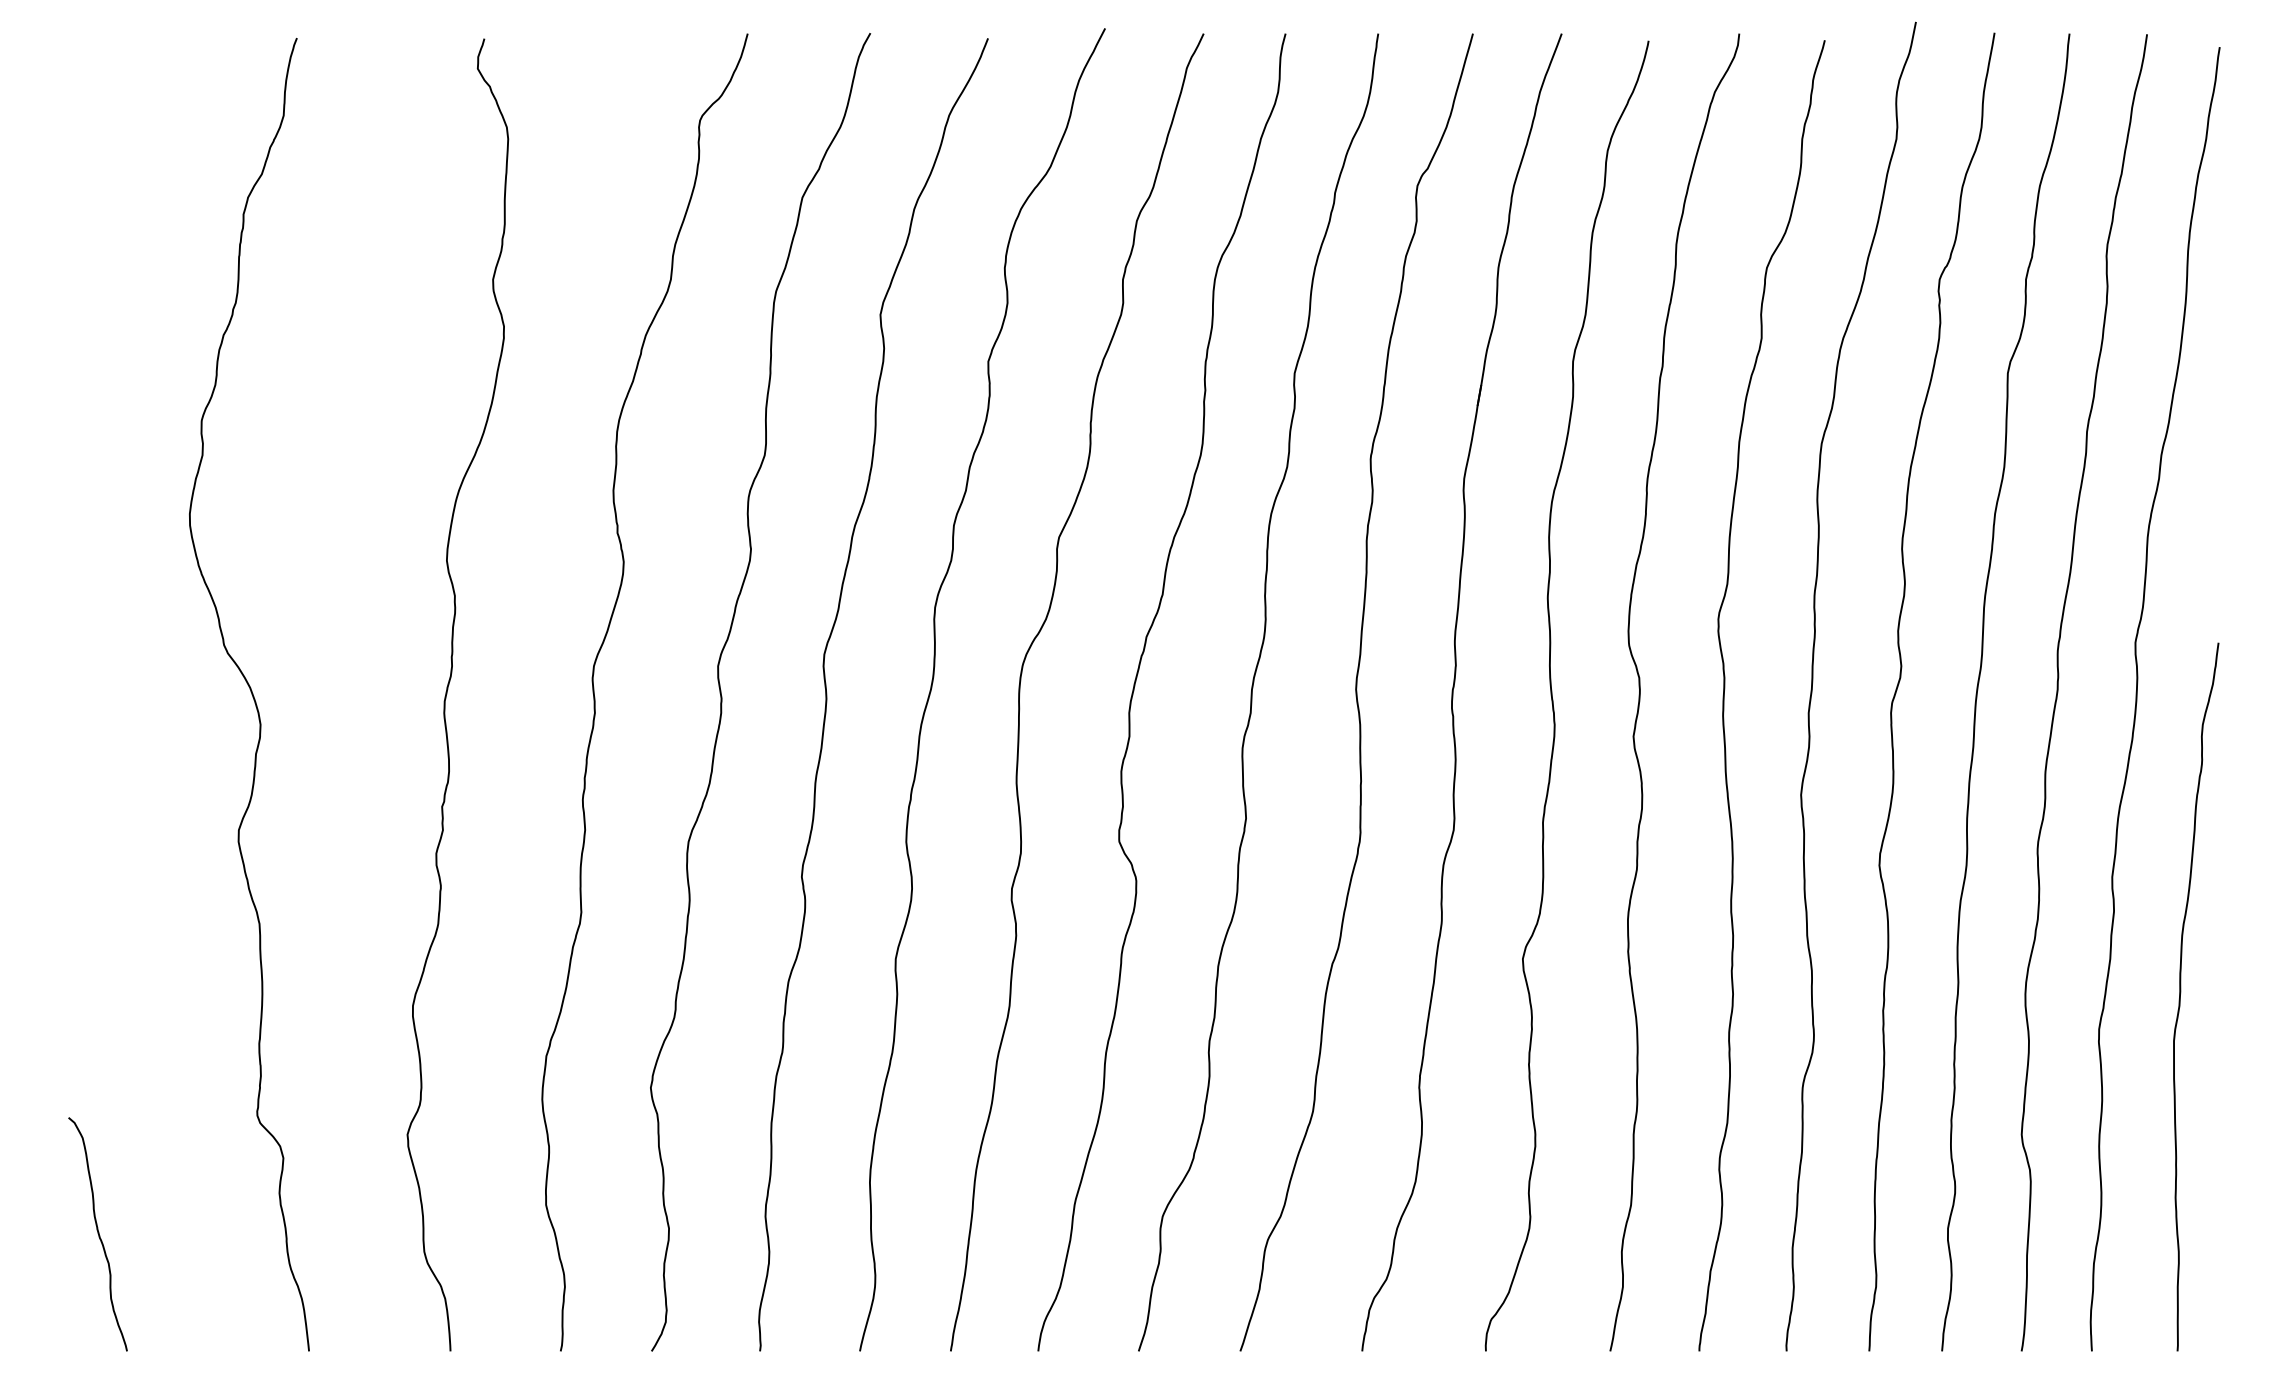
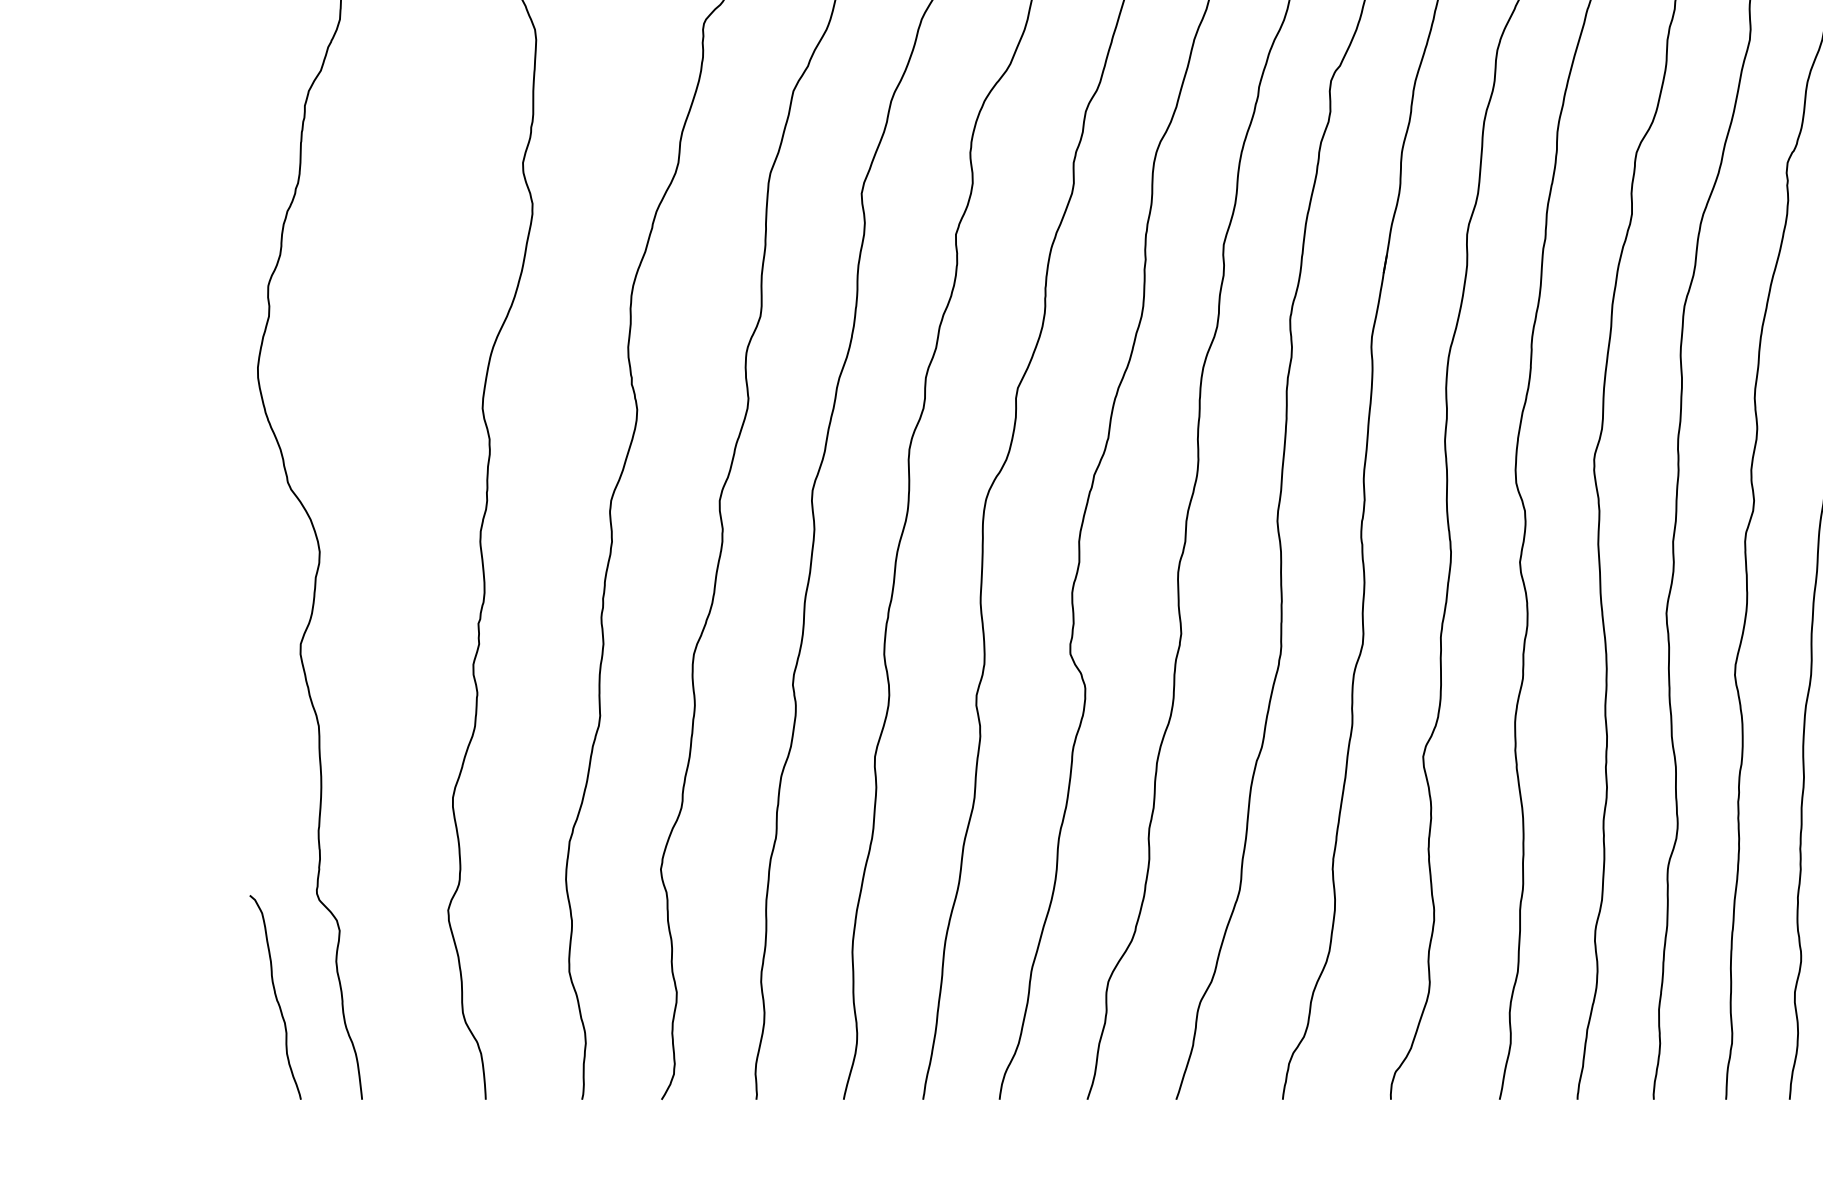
curve: (97, 1233) -> (275, 996), moved

